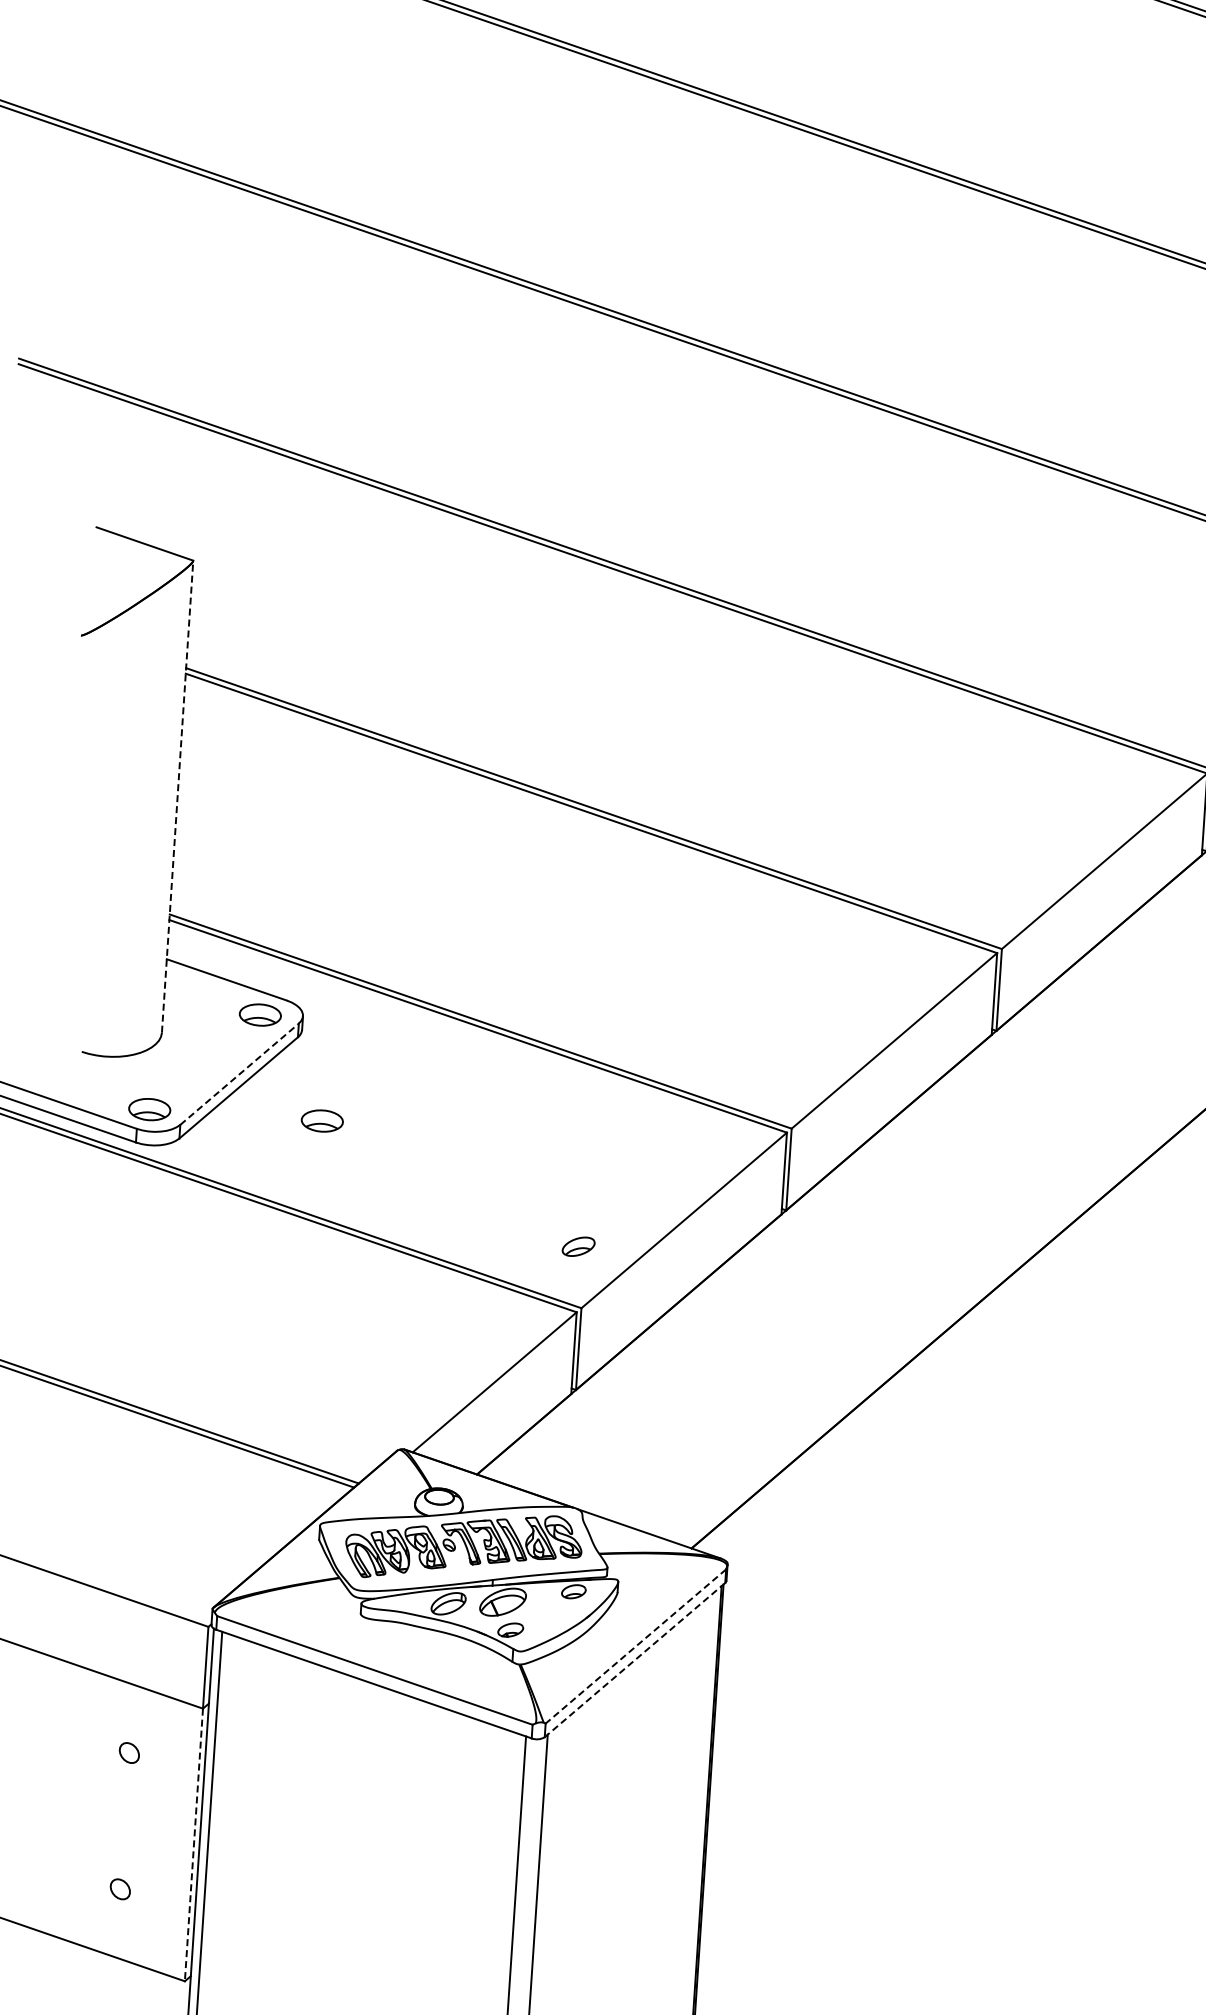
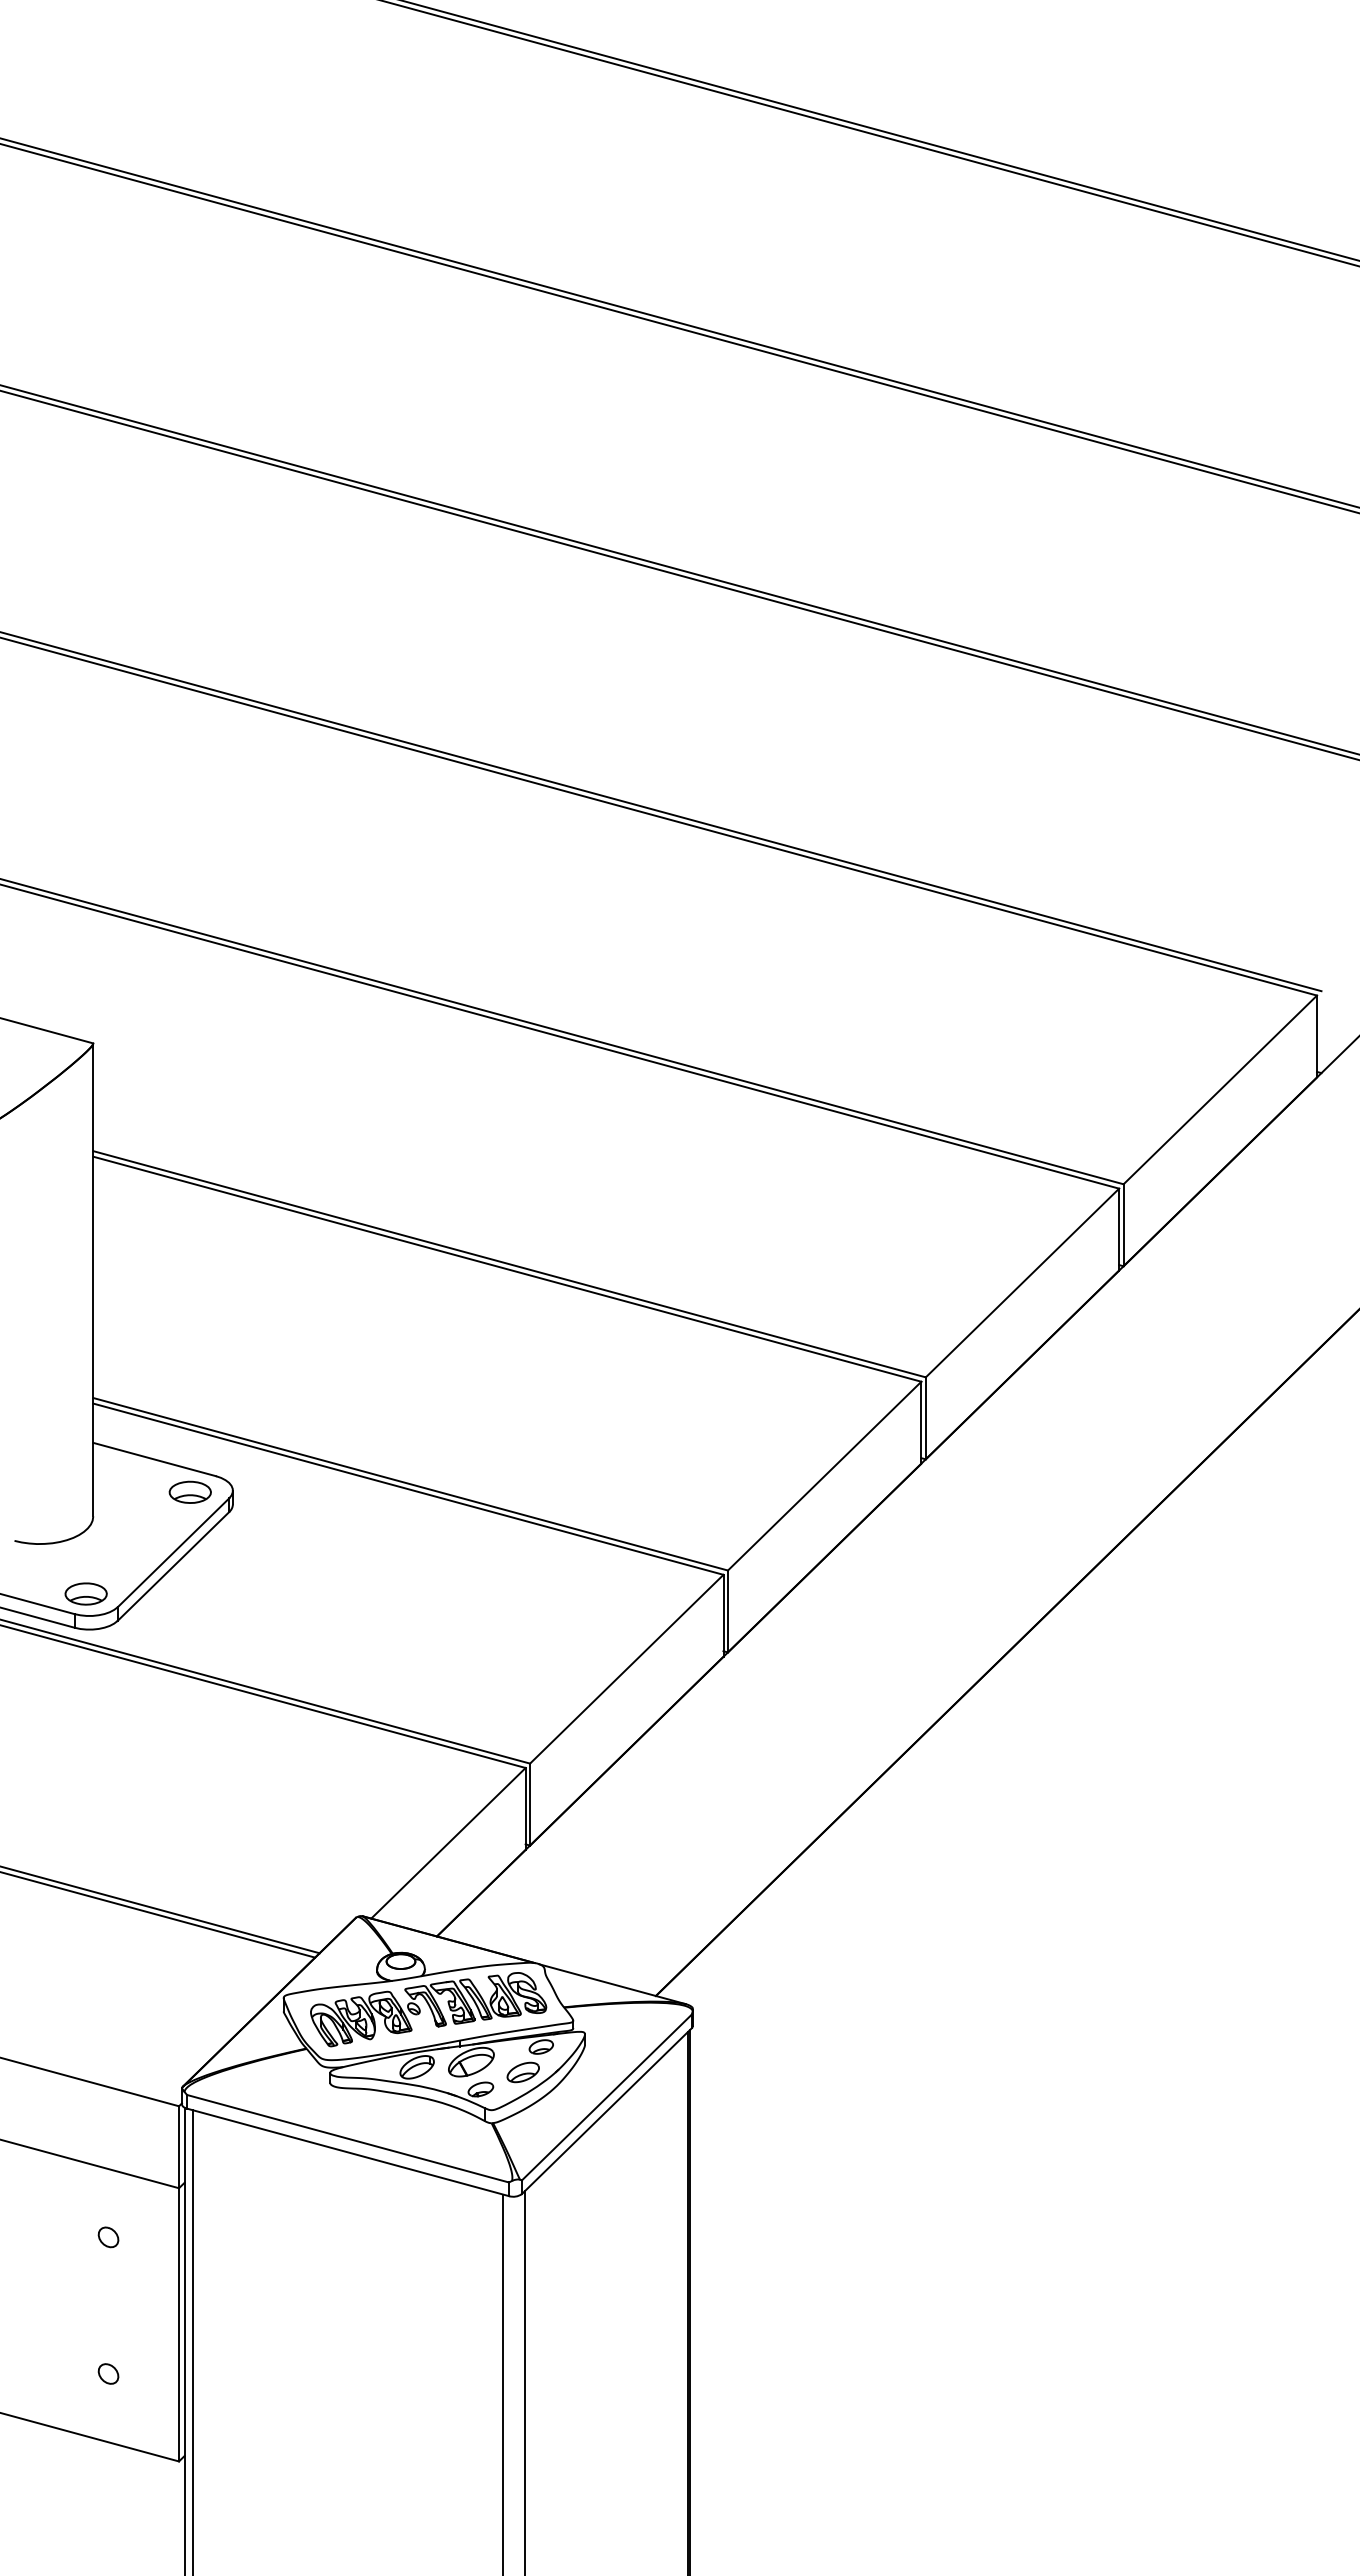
line: (177, 796) -> (93, 1279), dashed -> solid
line: (239, 1073) -> (173, 1552), dashed -> solid
part: (321, 1120) -> (258, 1593), removed
part: (577, 1246) -> (522, 2072), moved
line: (635, 1646) -> (606, 2097), dashed -> solid
line: (634, 1660) -> (606, 2111), dashed -> solid
line: (194, 1844) -> (179, 2324), dashed -> solid

